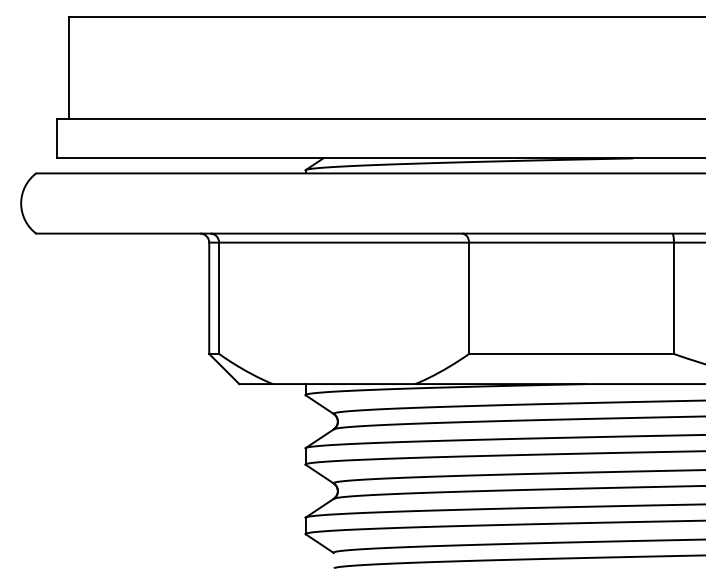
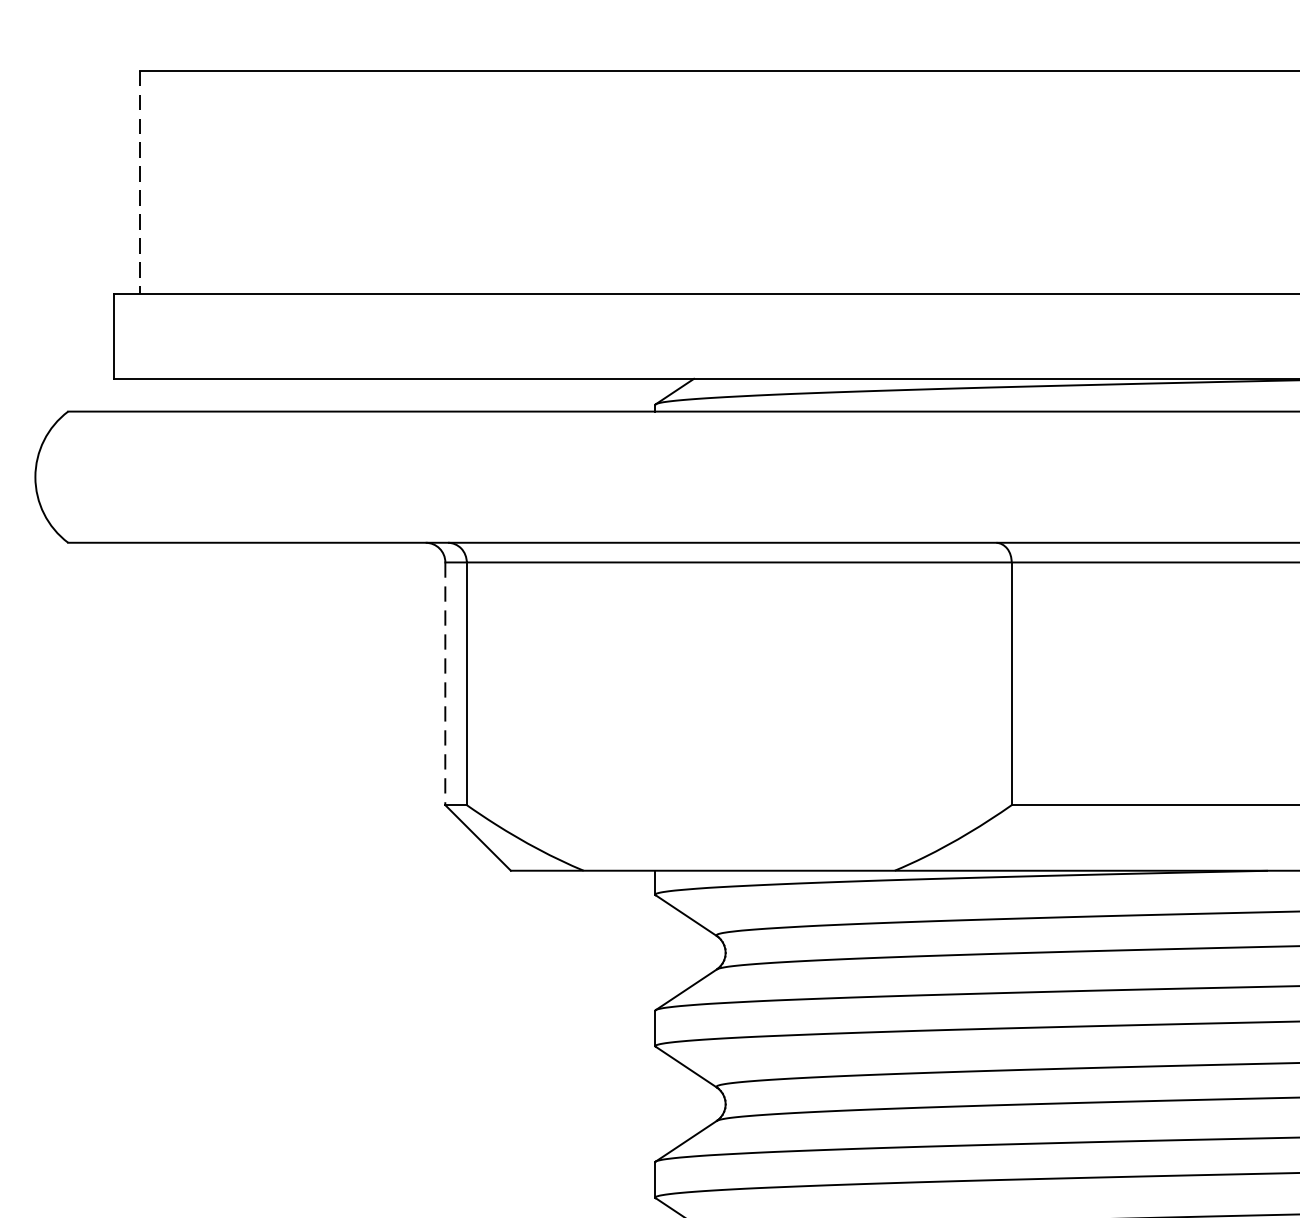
line: (69, 68) -> (140, 182), solid -> dashed
line: (209, 298) -> (445, 684), solid -> dashed

